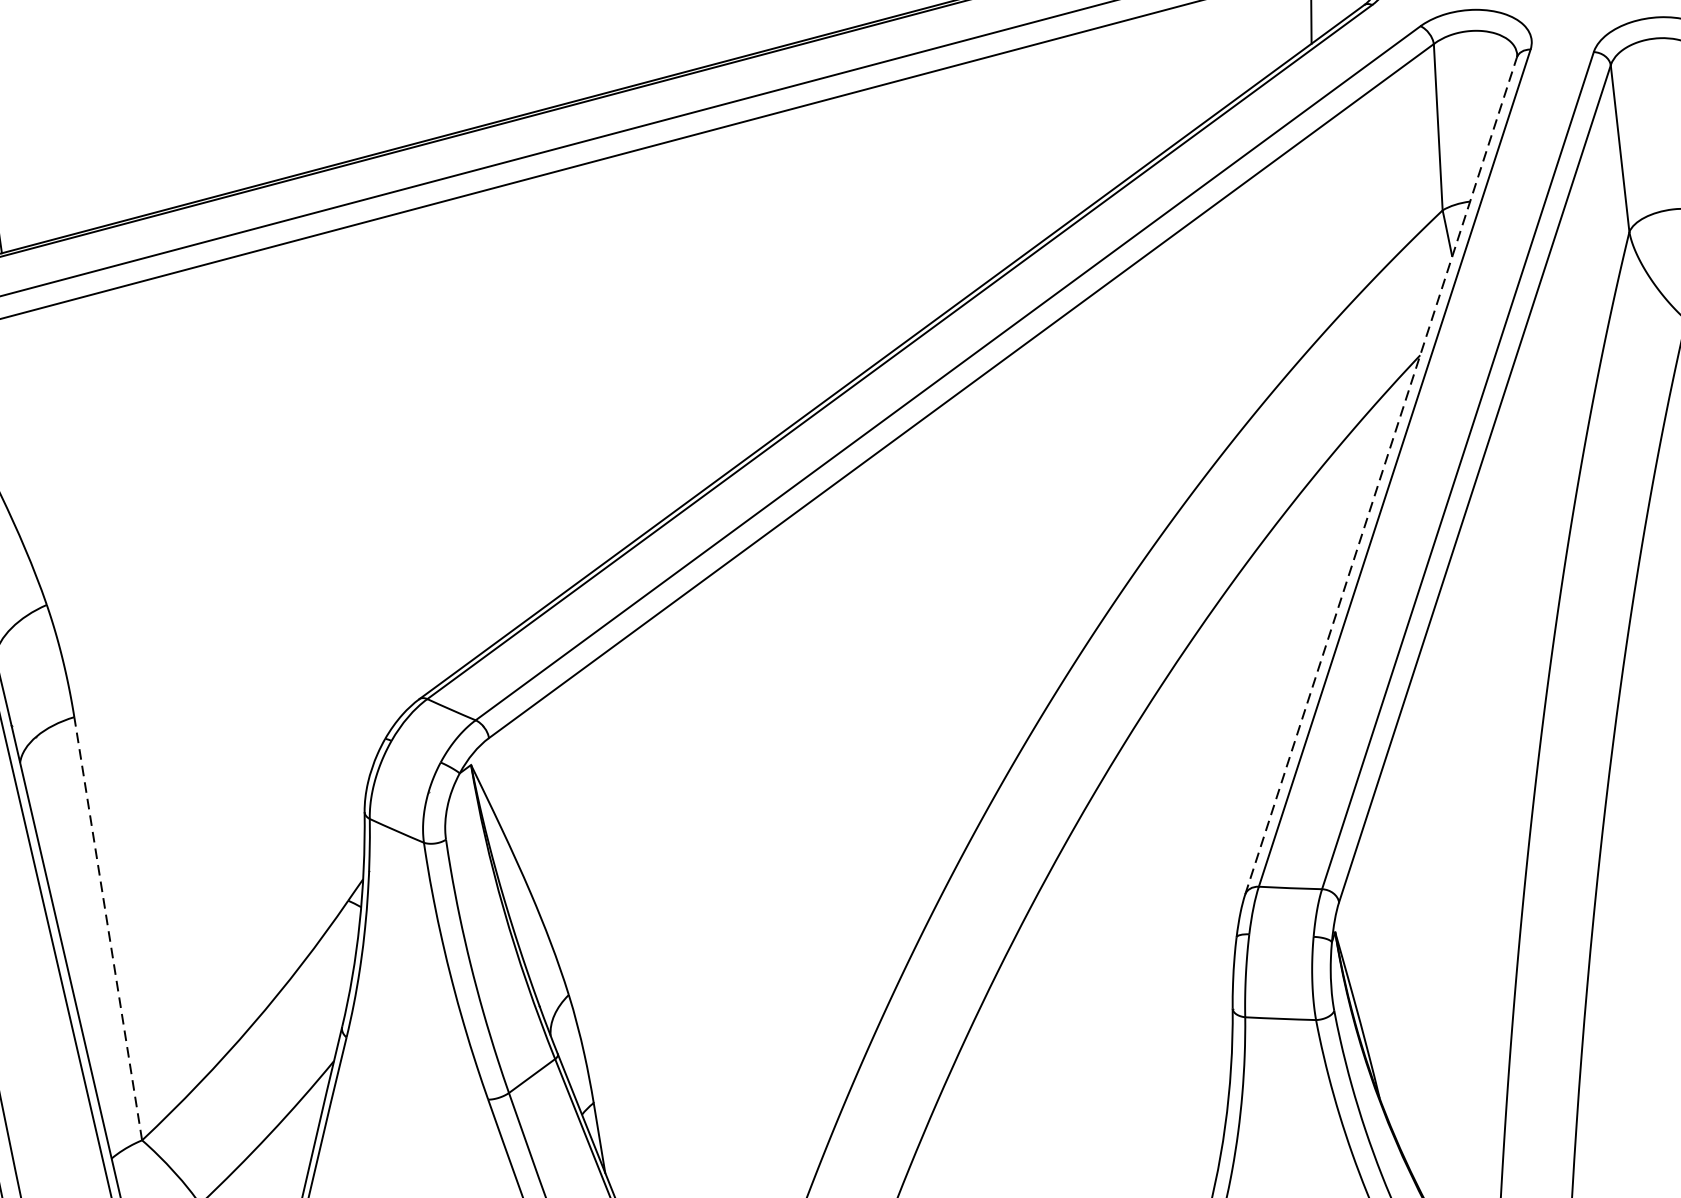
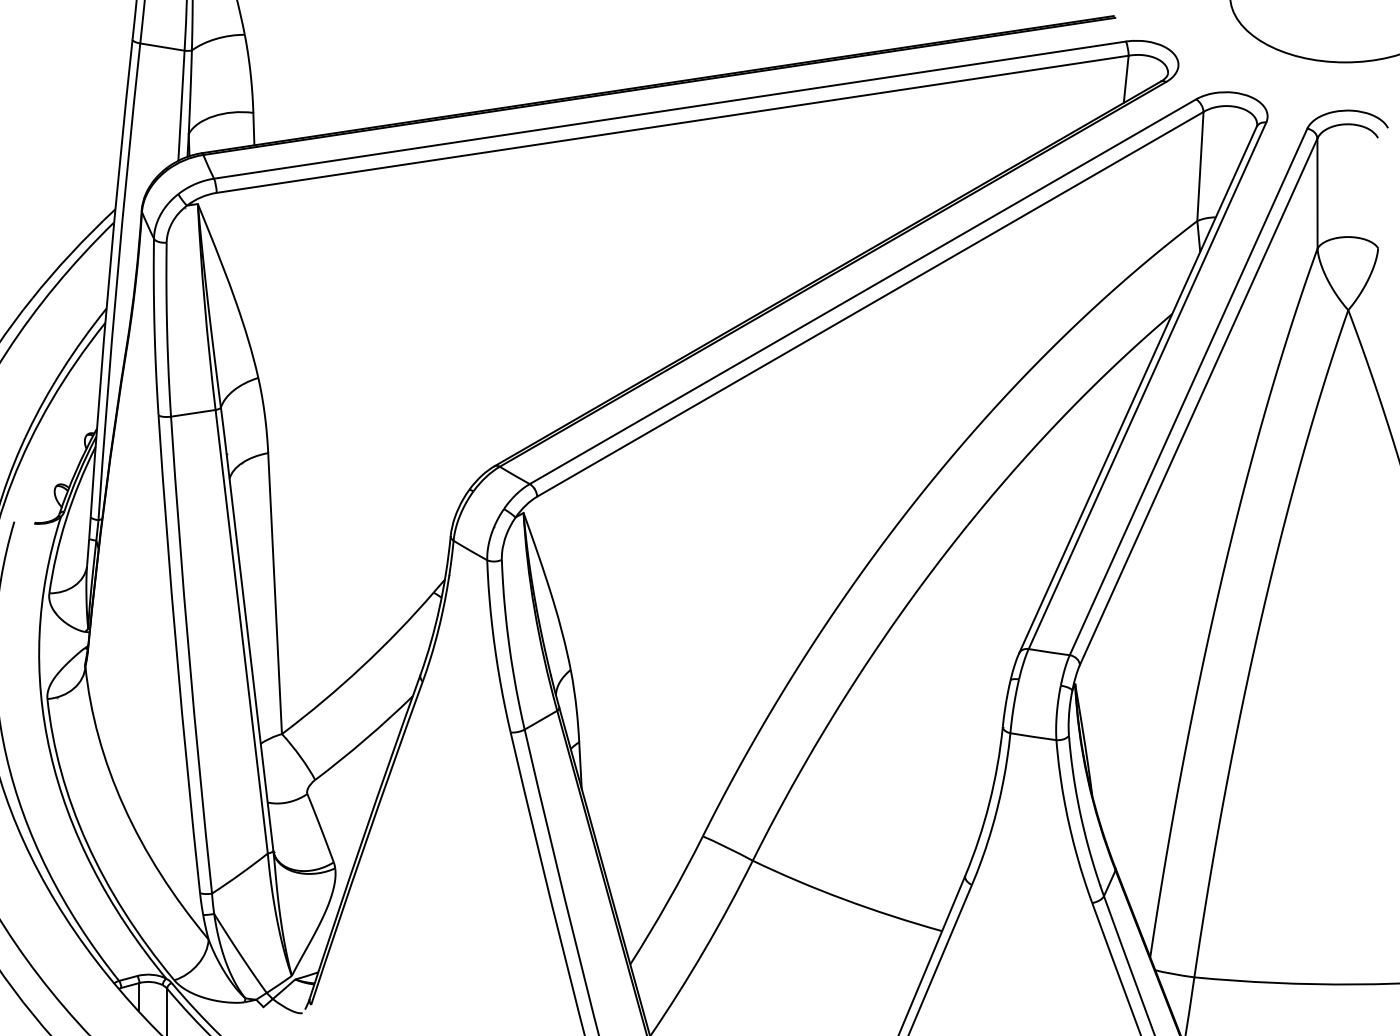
line: (1380, 476) -> (1137, 390), dashed -> solid
line: (108, 928) -> (275, 593), dashed -> solid

